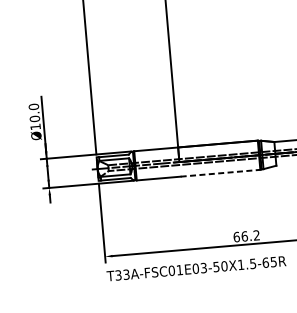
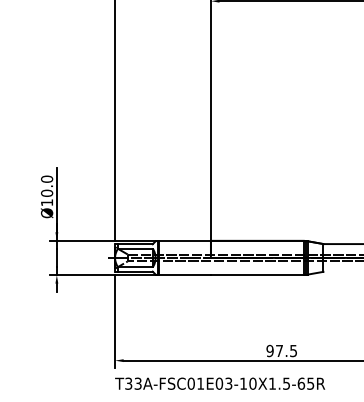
line: (220, 173) -> (257, 275), dashed -> solid
text: (246, 235) -> (281, 350), 66.2 -> 97.5
text: (216, 266) -> (243, 383), T33A-FSC01E03-50X1.5-65R -> T33A-FSC01E03-10X1.5-65R

